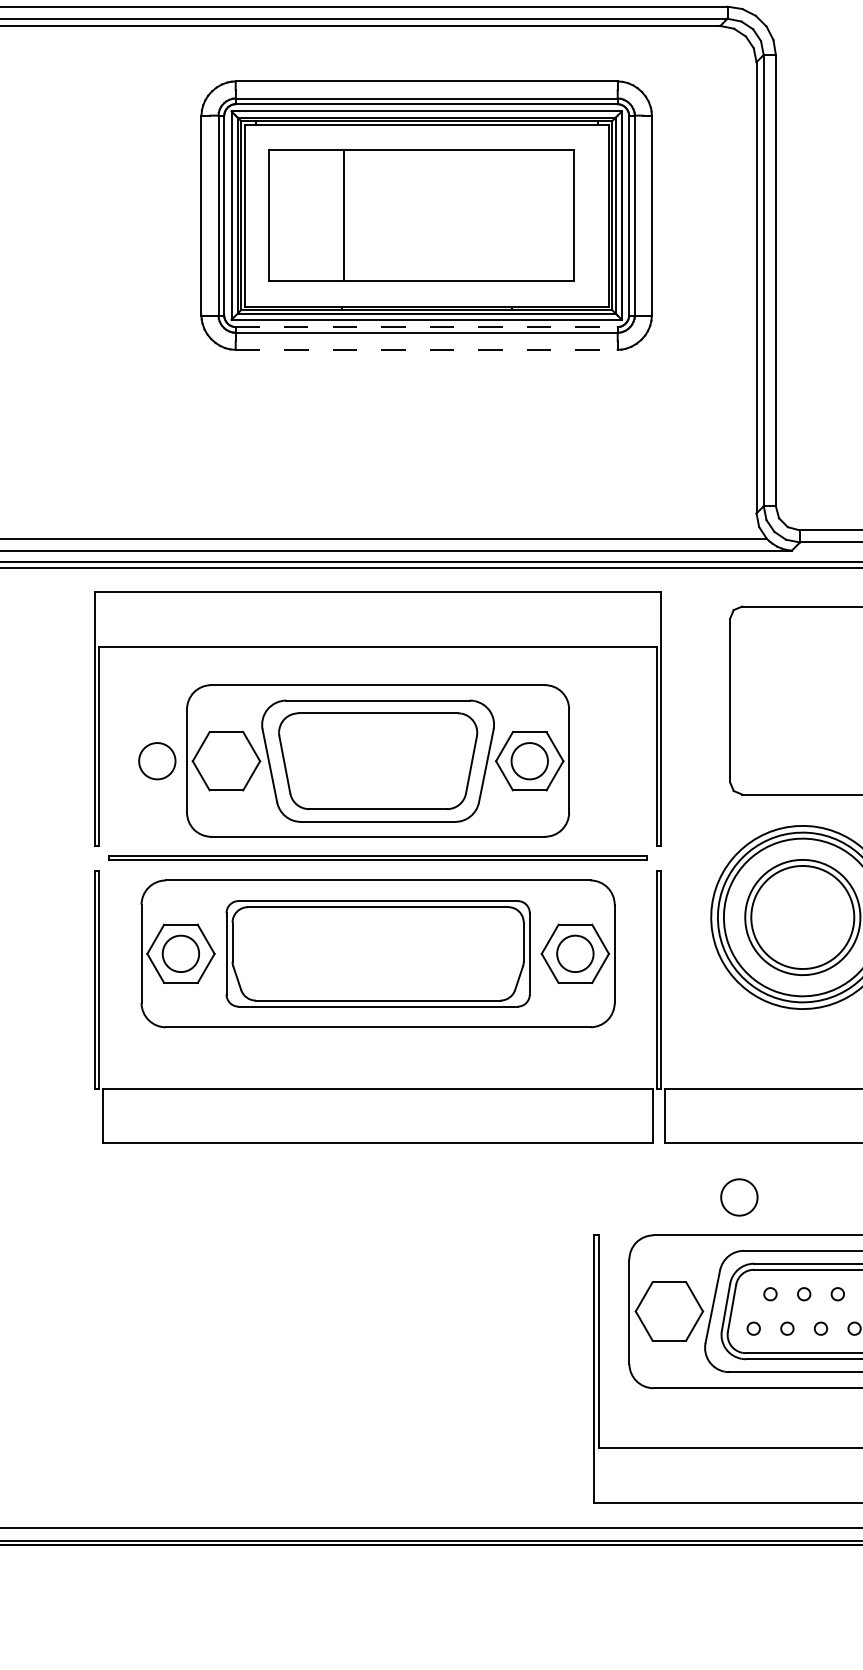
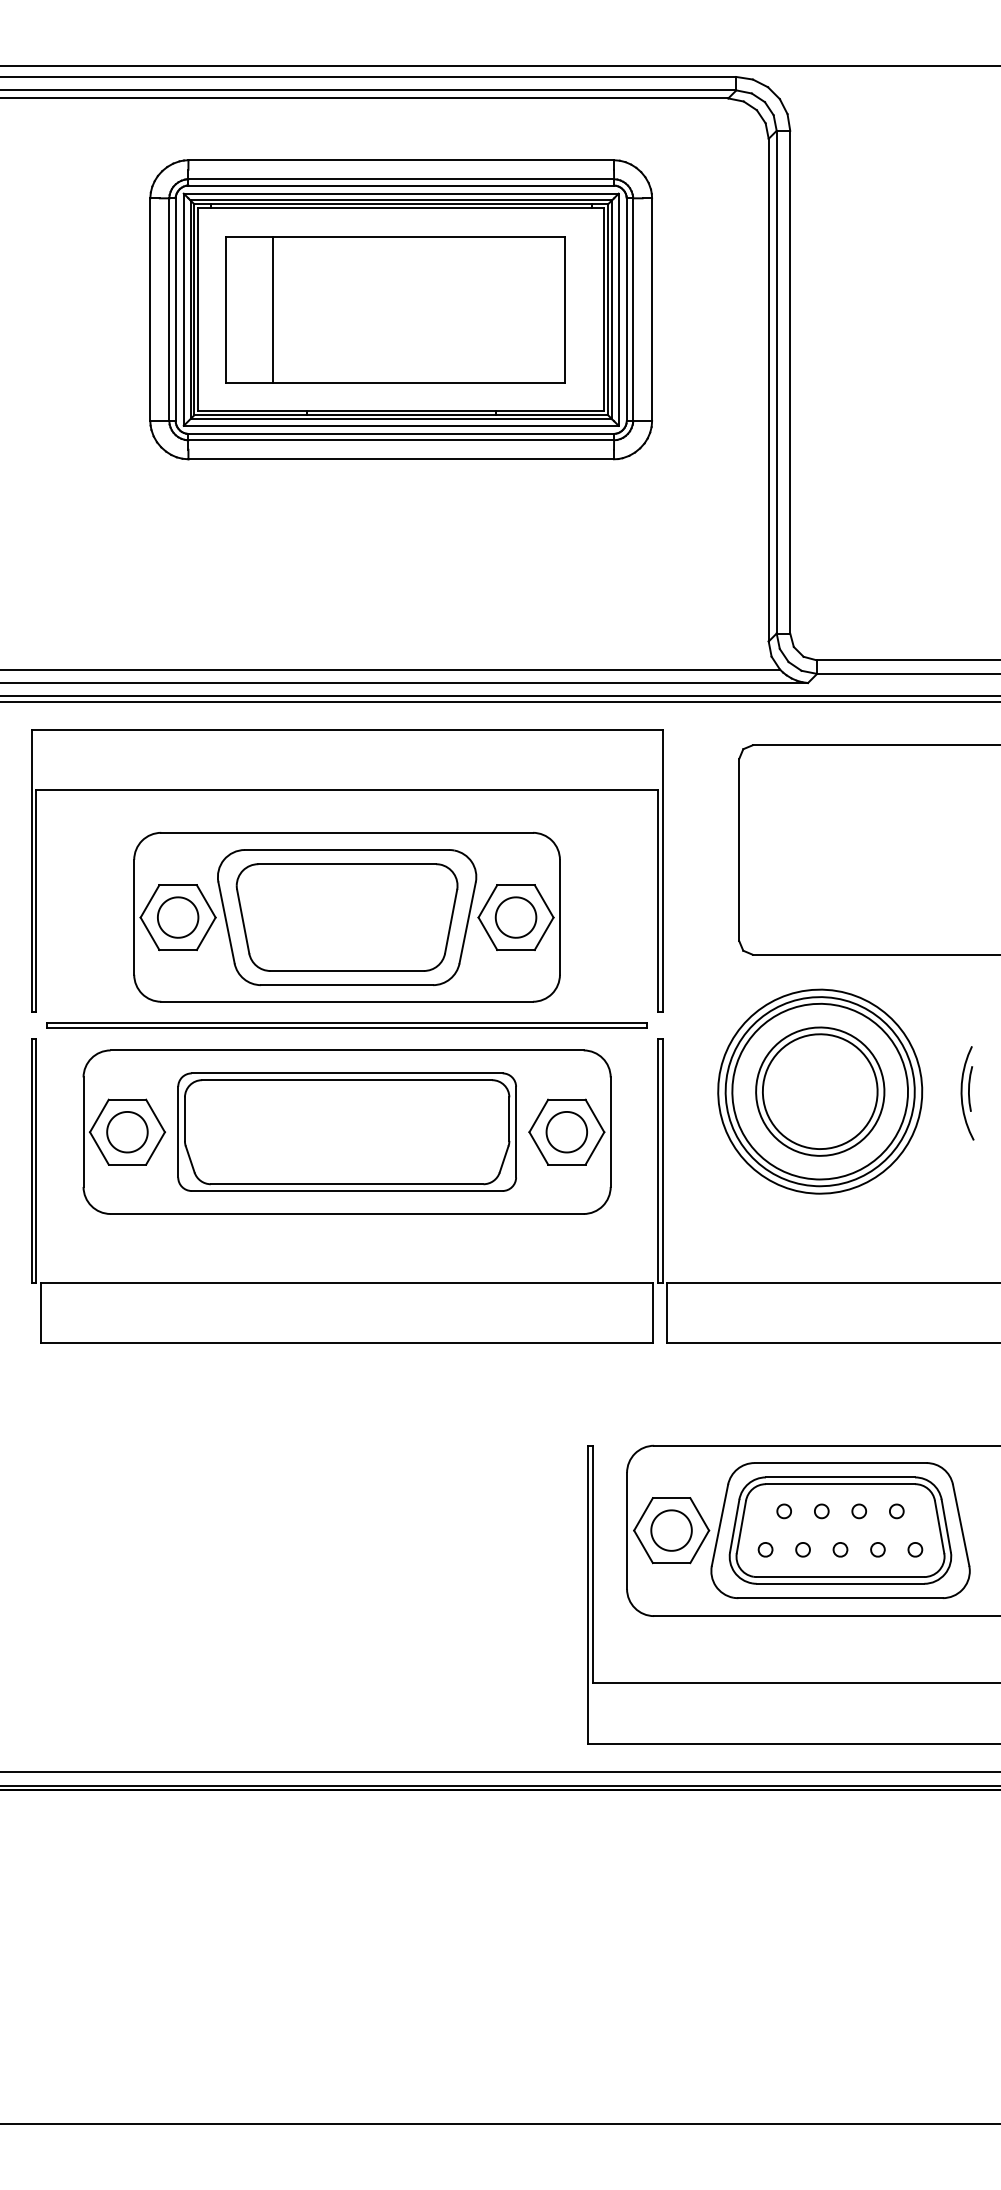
line: (343, 215) -> (272, 309), moved
line: (426, 326) -> (401, 433), dashed -> solid
line: (426, 350) -> (401, 459), dashed -> solid
part: (157, 761) -> (178, 917), moved
part: (739, 1197) -> (671, 1530), moved

